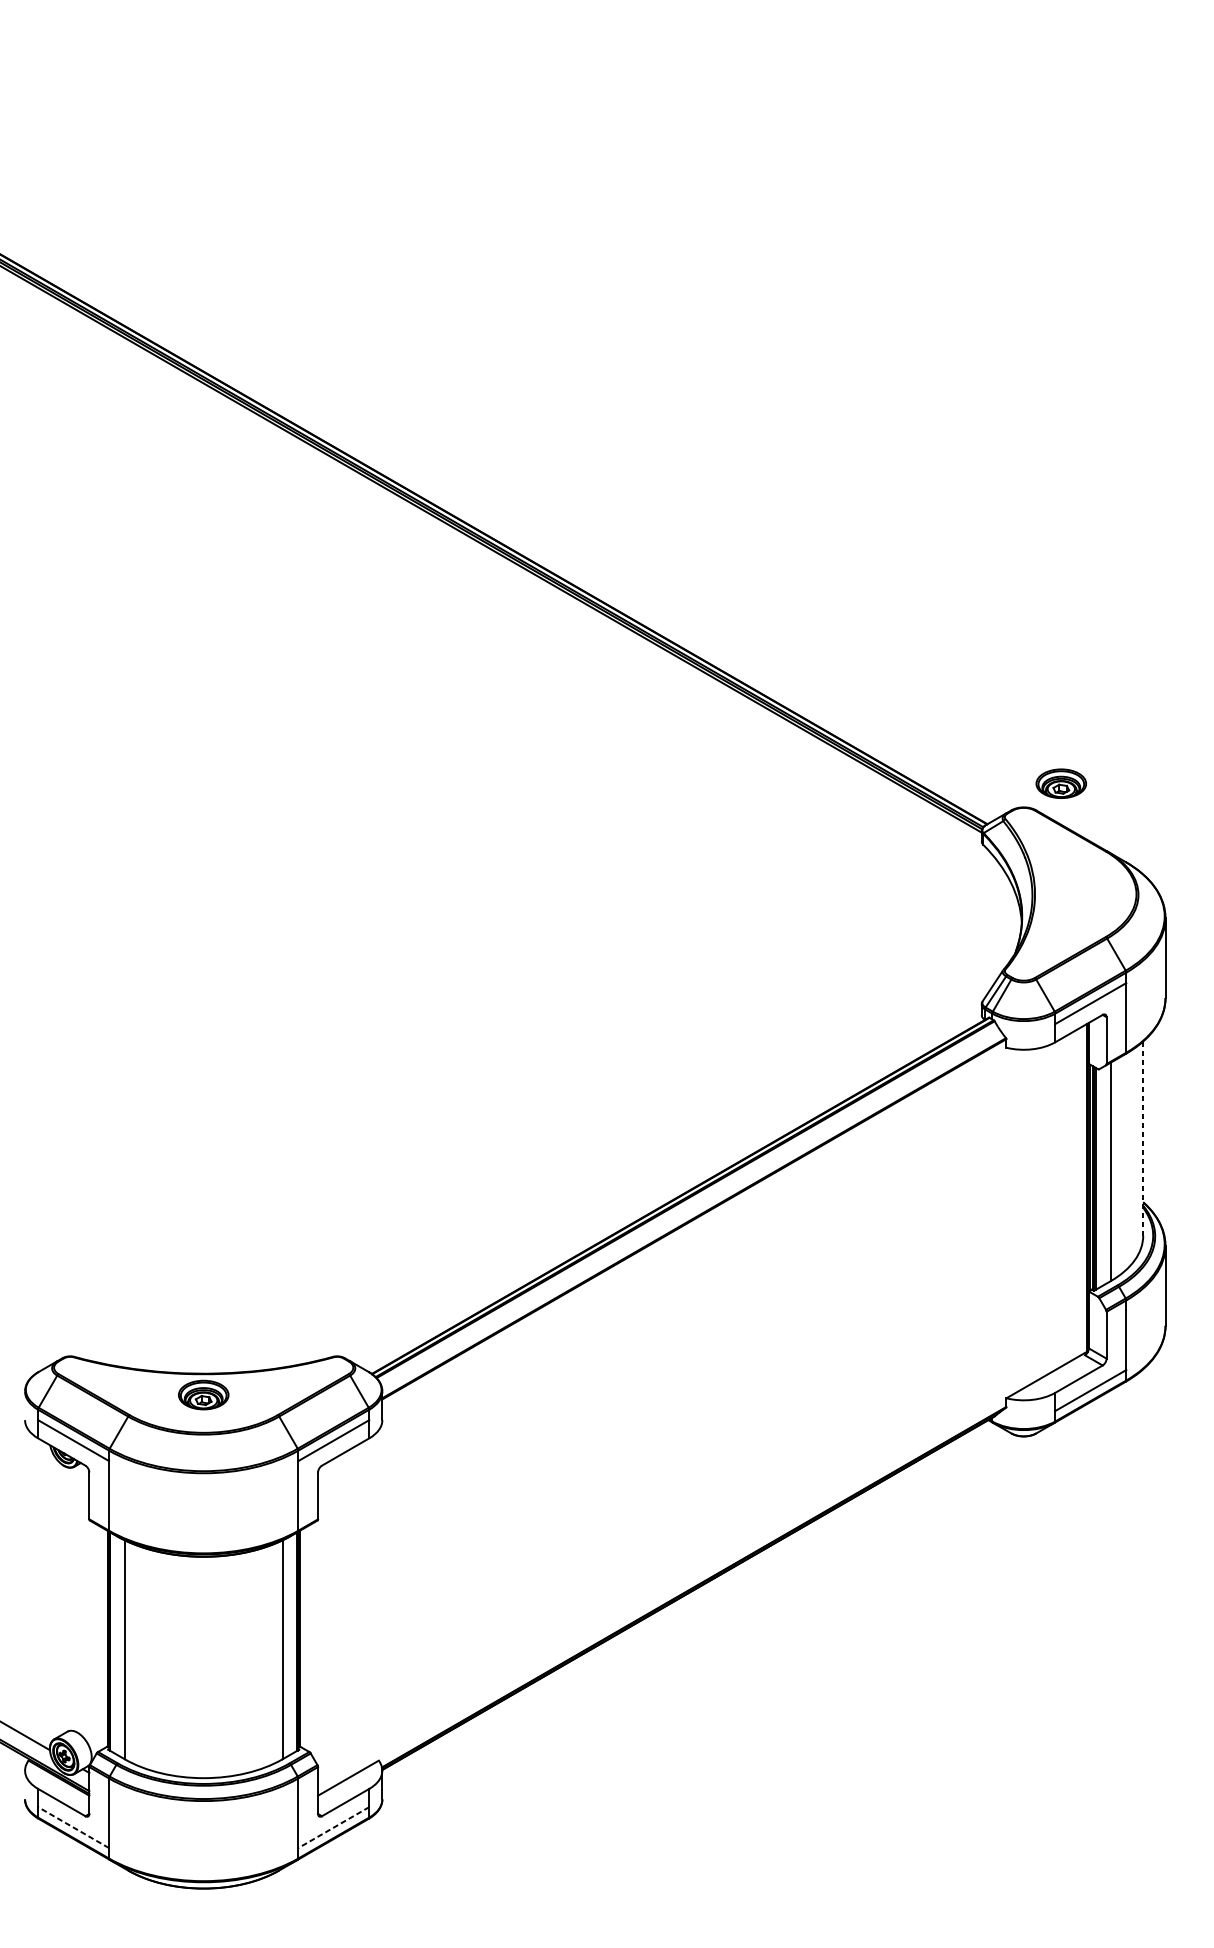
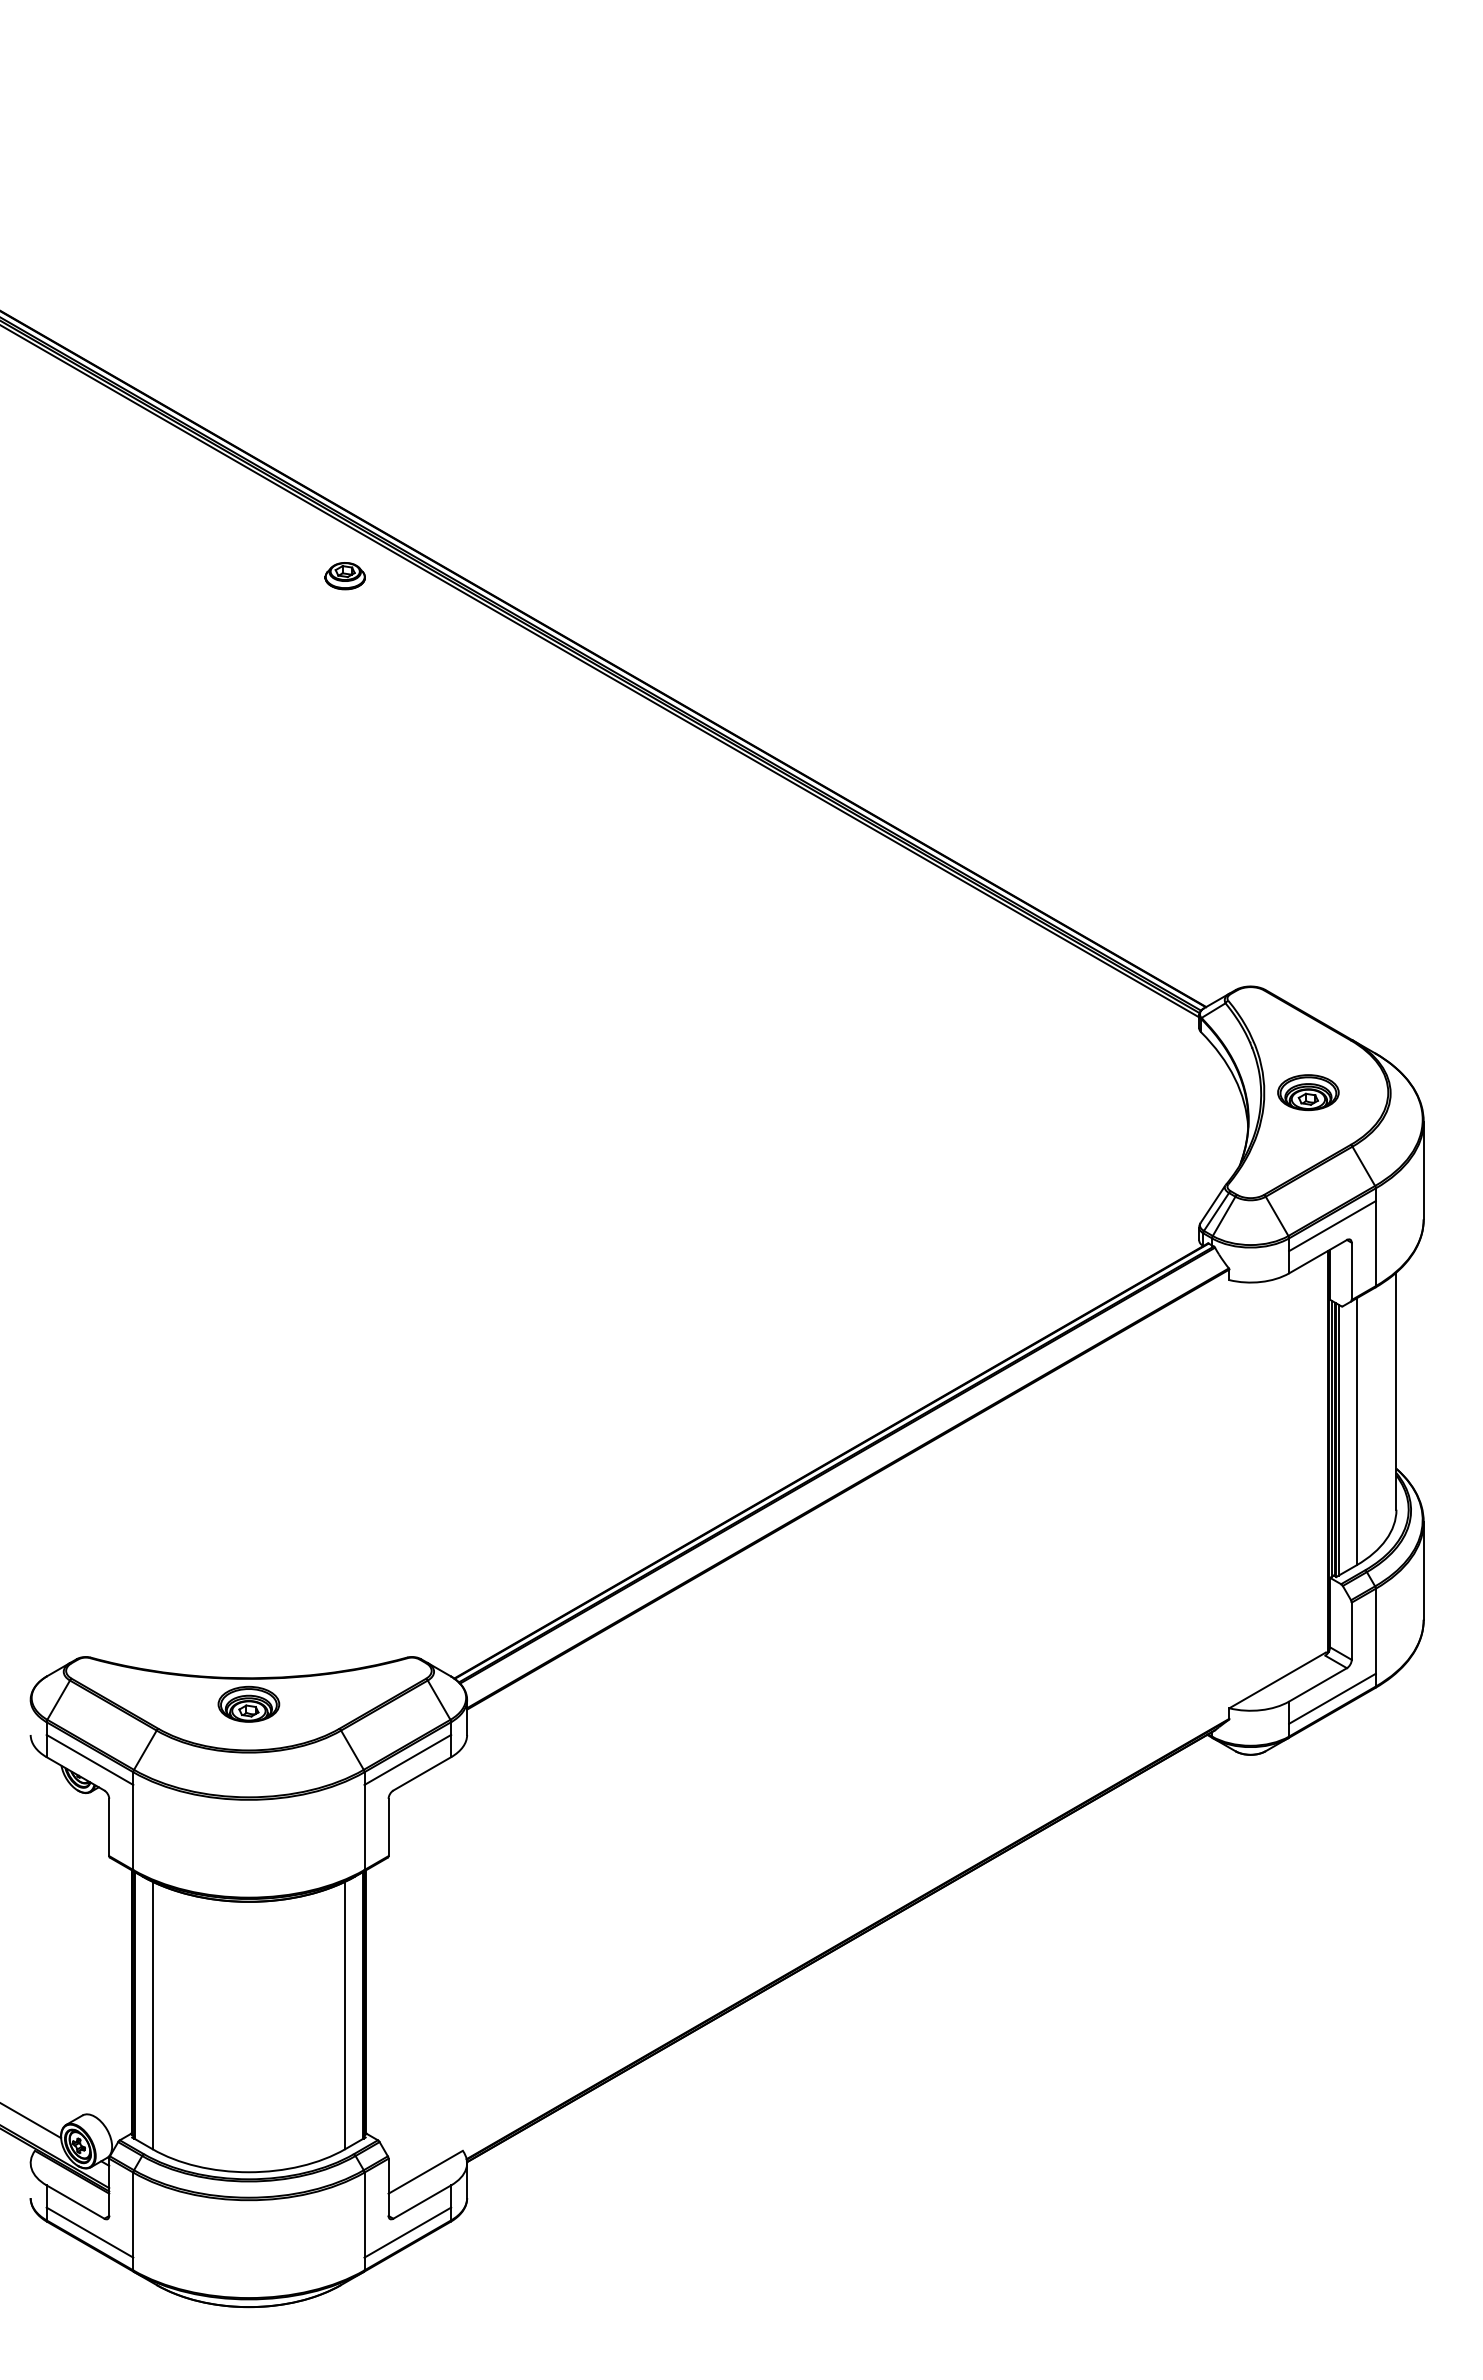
part: (281, 471) -> (344, 576), added
part: (1061, 783) -> (1308, 1092), moved
line: (1143, 1138) -> (1396, 1391), dashed -> solid
line: (73, 1827) -> (89, 2232), dashed -> solid
line: (333, 1827) -> (407, 2232), dashed -> solid

